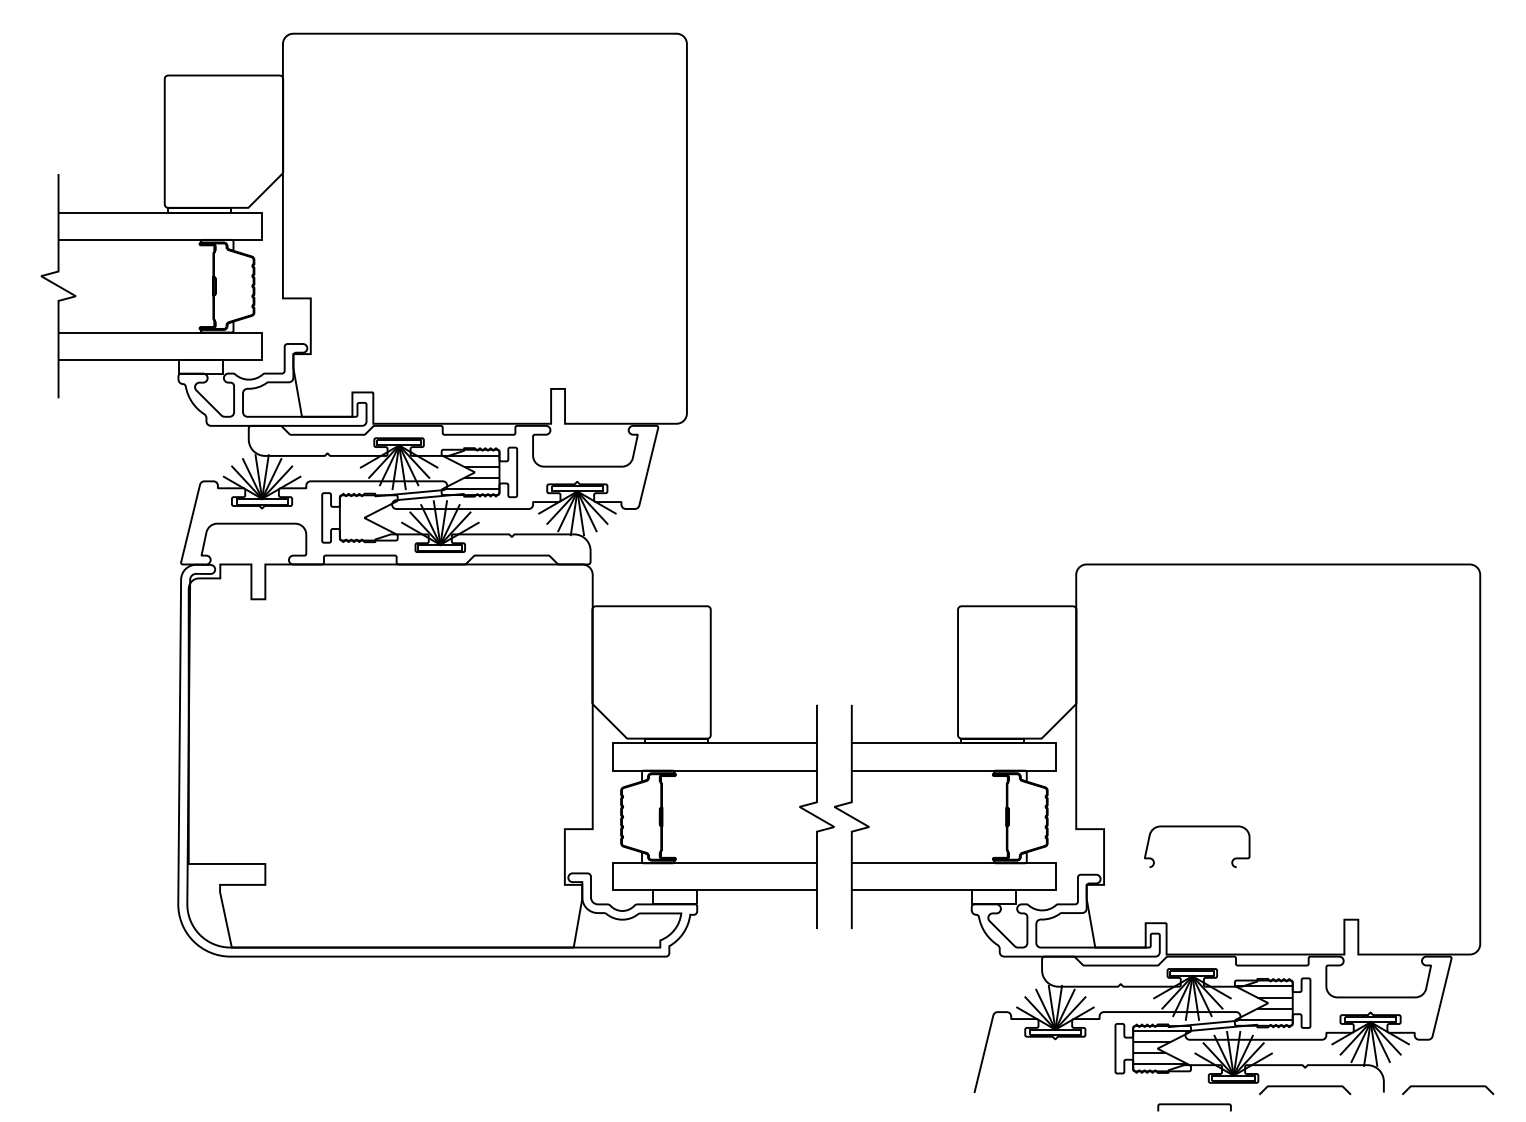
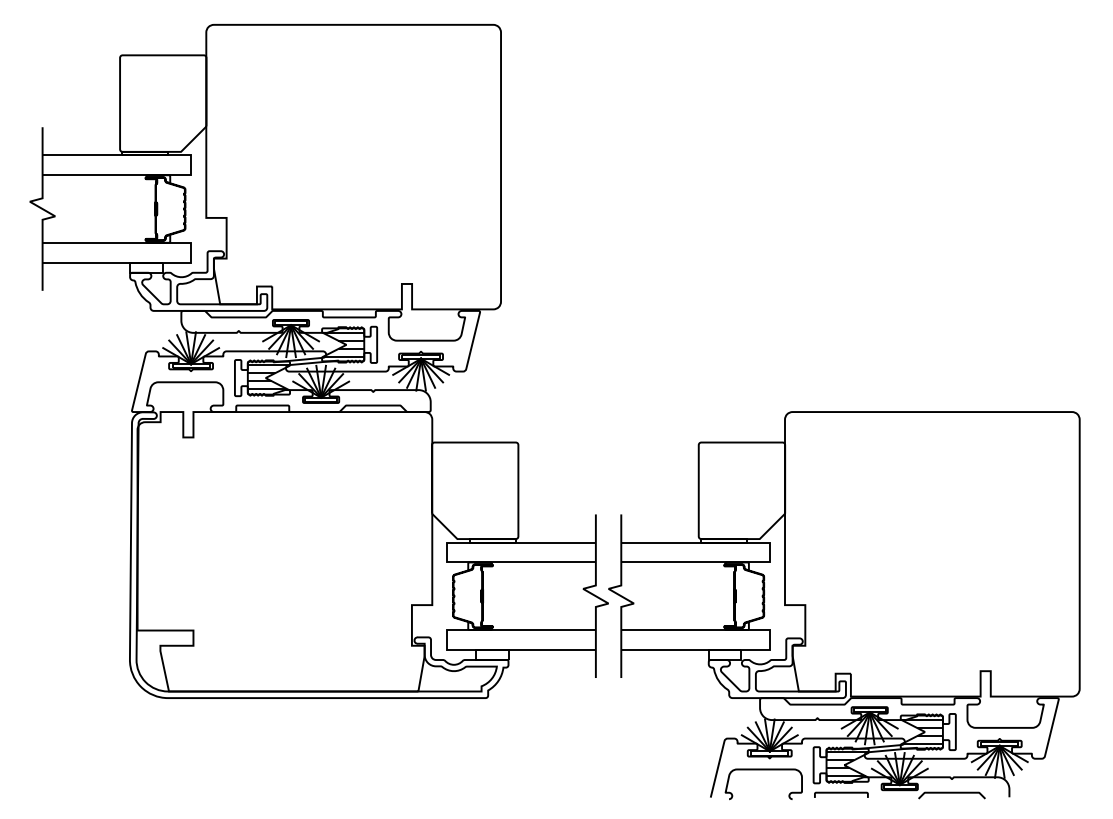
hatch: (368, 516) -> (268, 377), added
curve: (1197, 827) -> (764, 770), moved
curve: (1448, 1087) -> (1056, 793), removed
curve: (1194, 1105) -> (841, 793), moved

